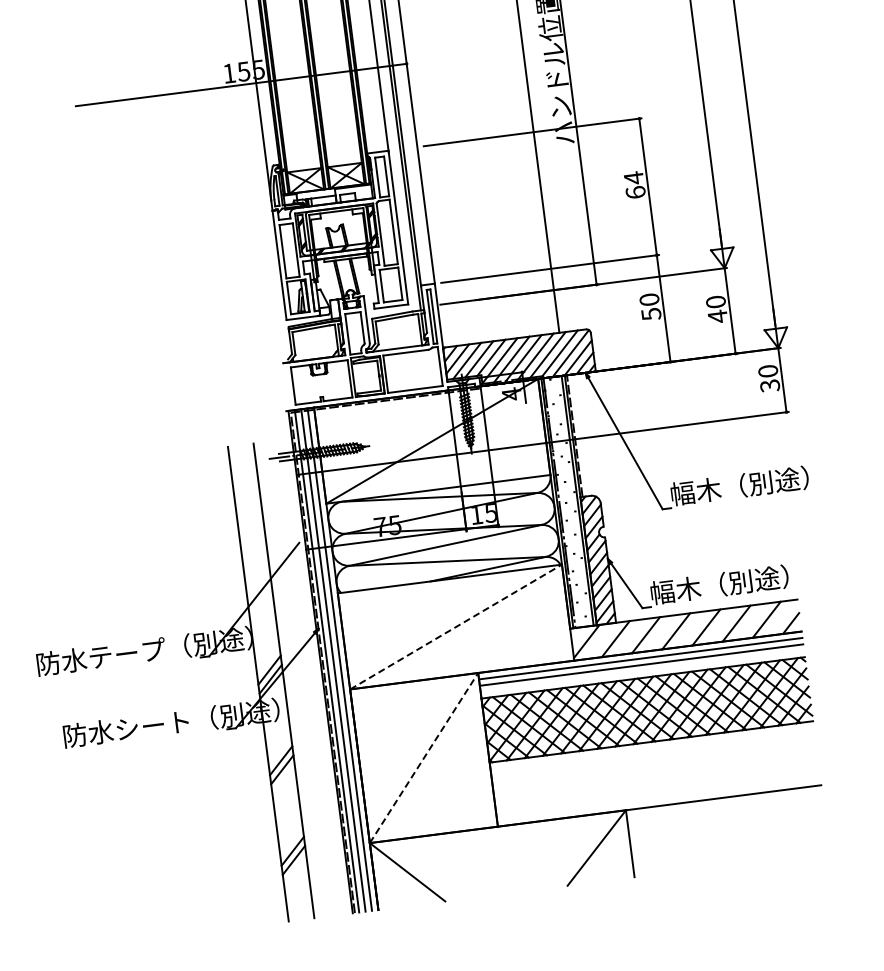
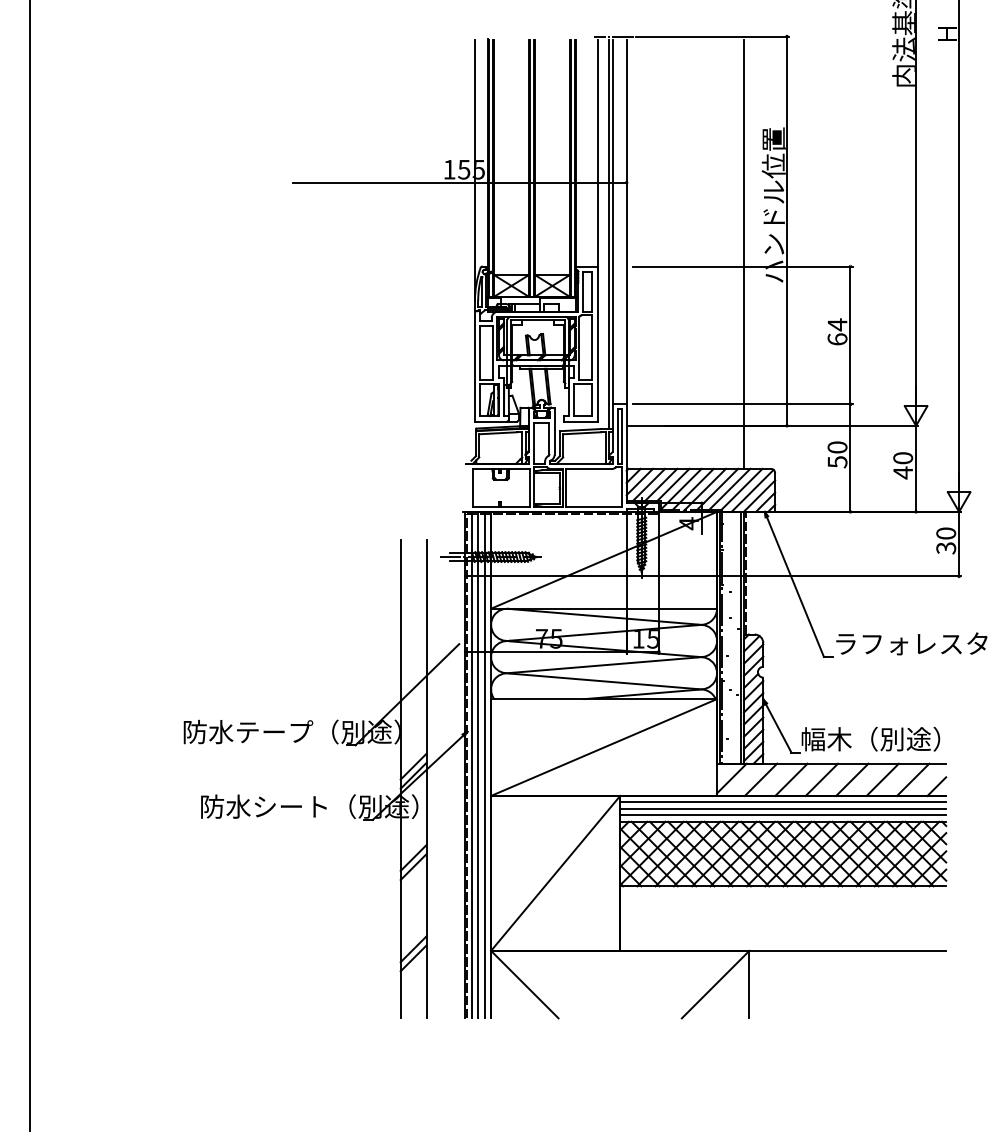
text: (746, 484) -> (910, 643), 幅木（別途） -> ラフォレスタ
line: (456, 626) -> (604, 747), dashed -> solid
line: (642, 671) -> (783, 815), added
line: (423, 758) -> (555, 873), dashed -> solid

